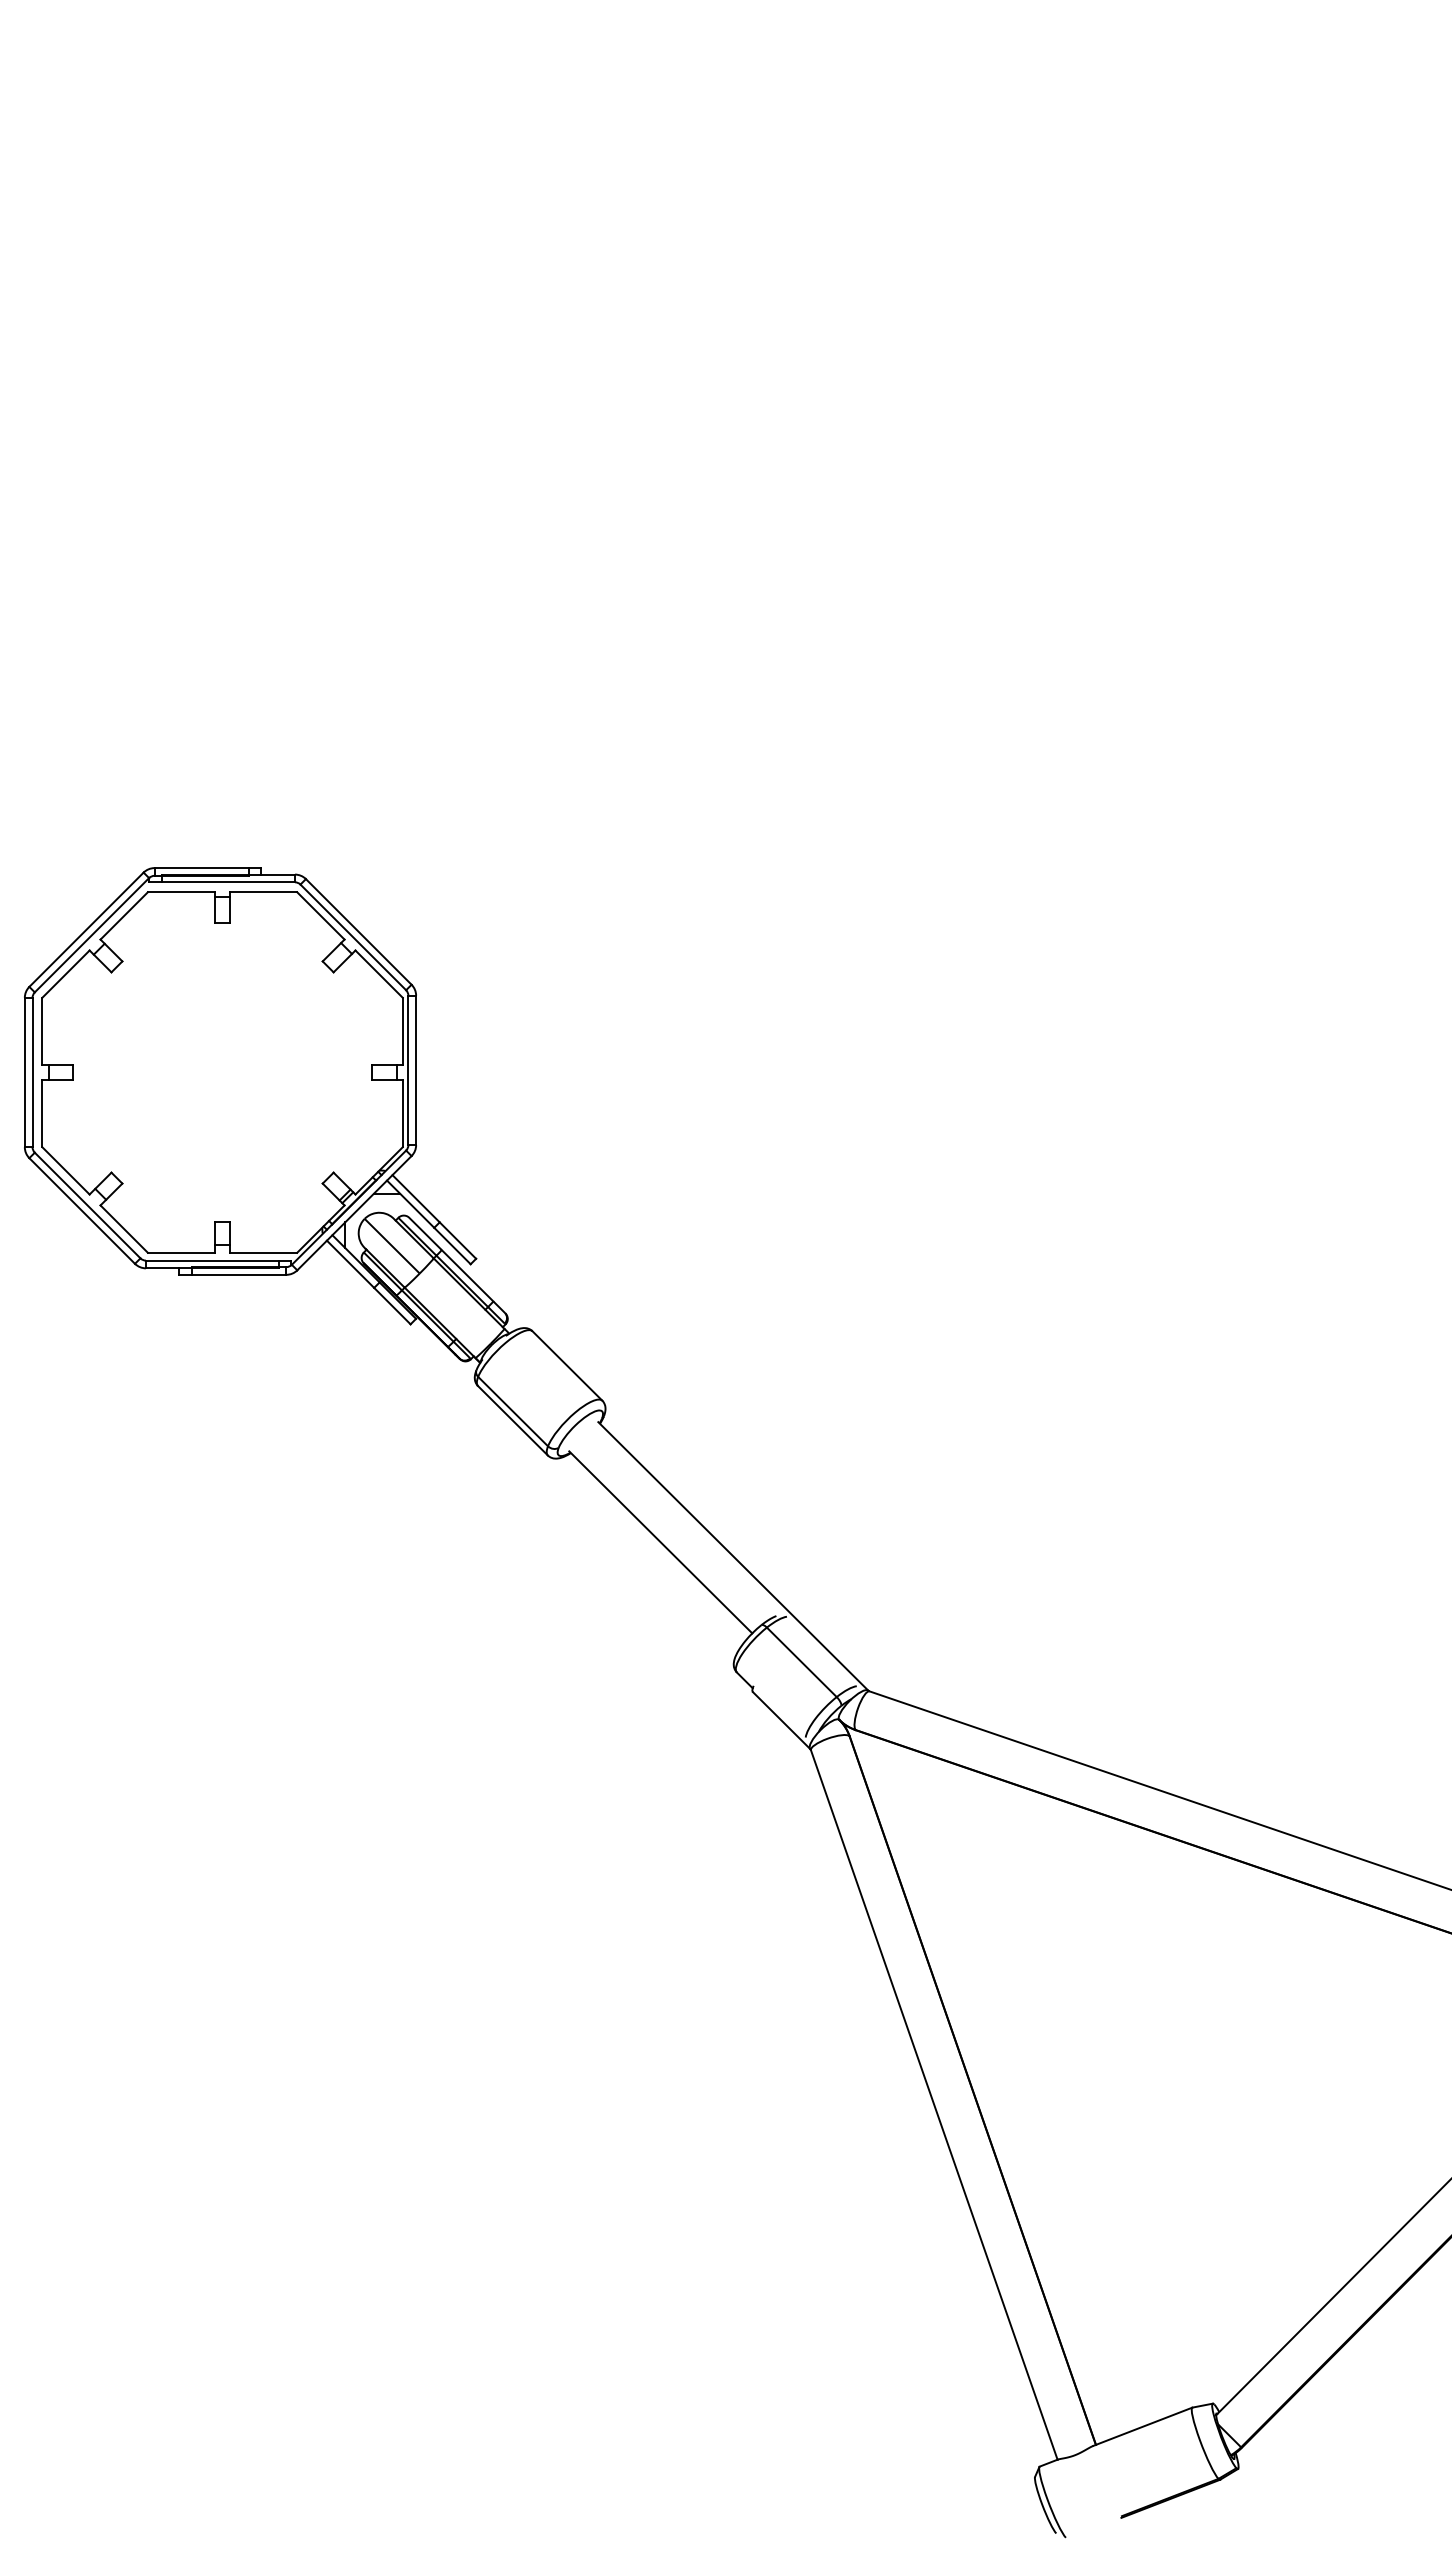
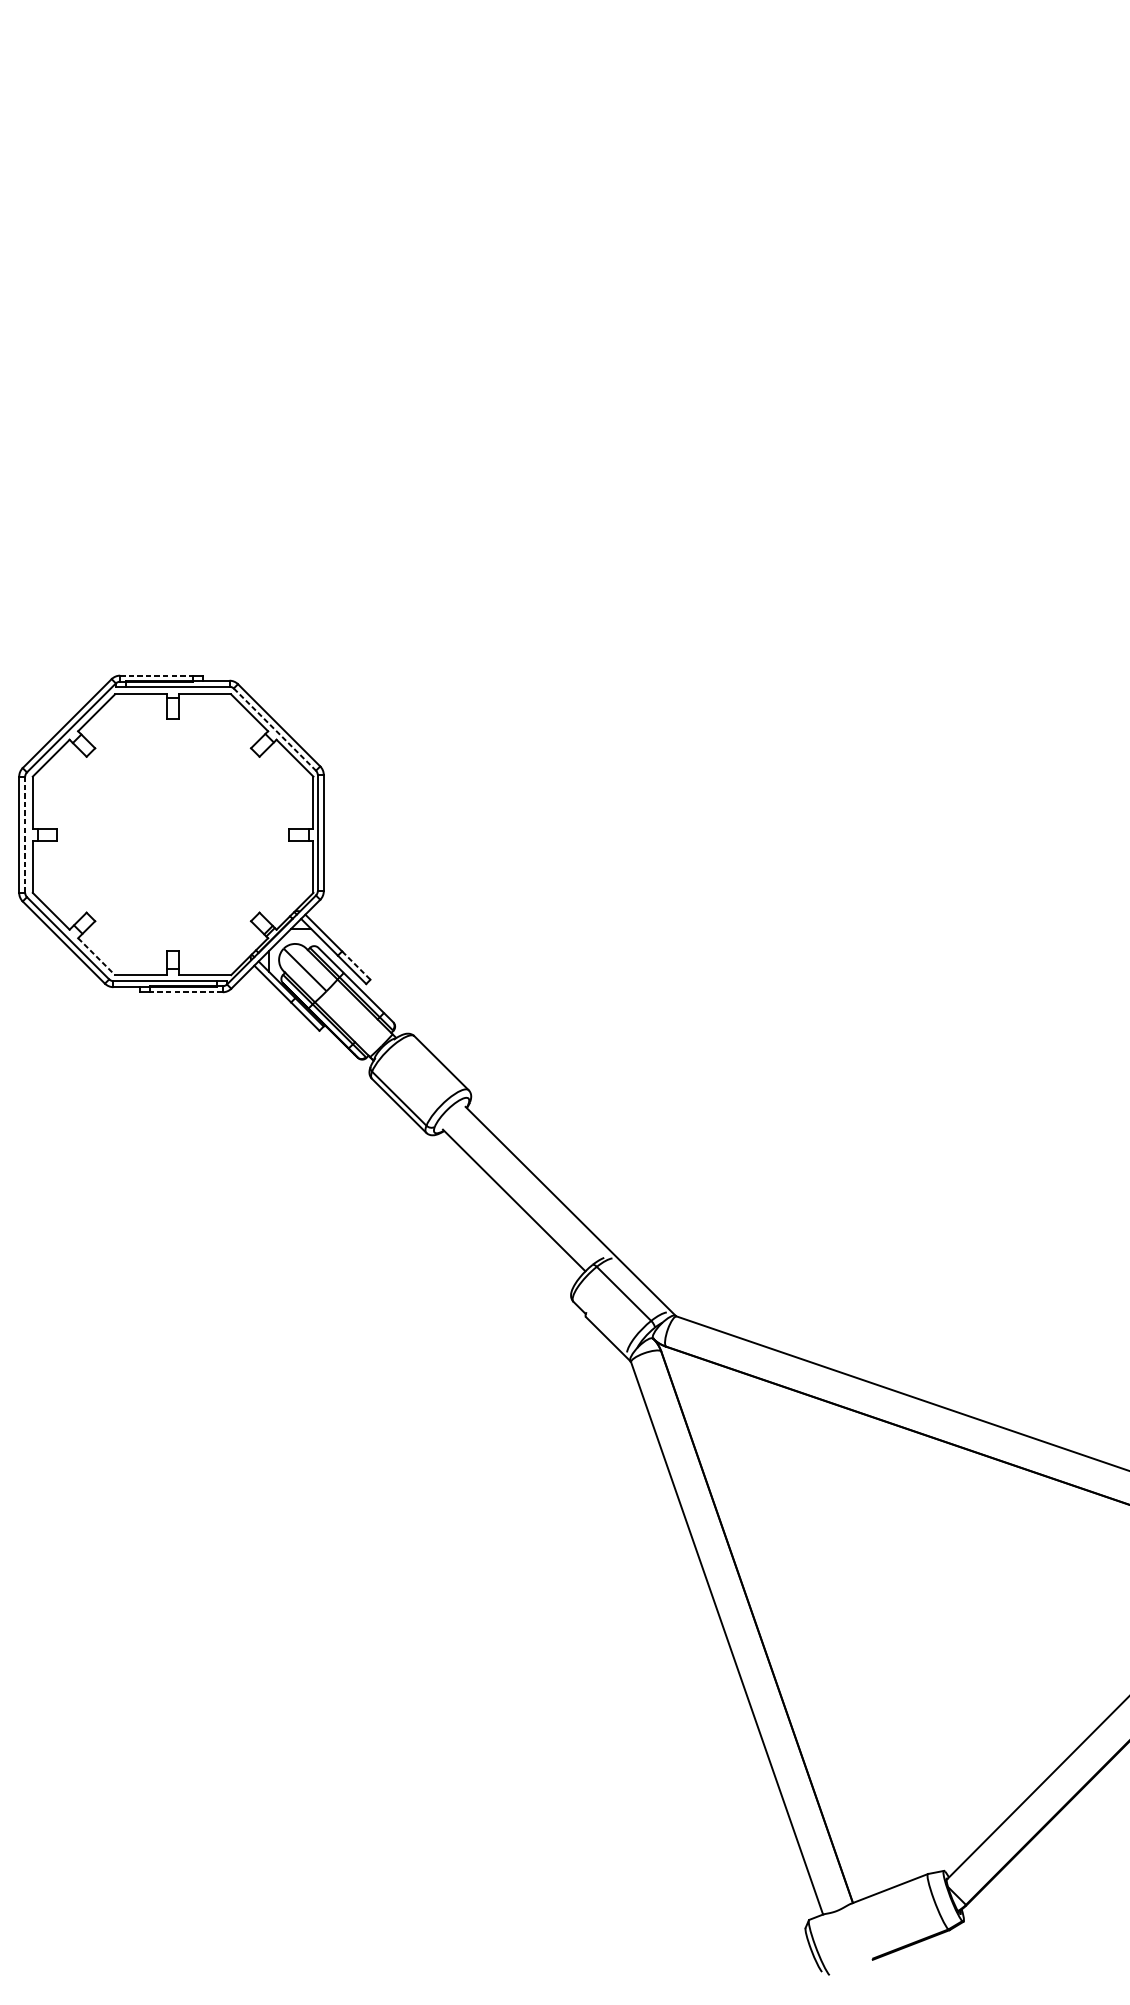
line: (202, 868) -> (157, 675), solid -> dashed
line: (353, 937) -> (275, 729), solid -> dashed
line: (32, 1072) -> (25, 834), solid -> dashed
line: (124, 1229) -> (96, 956), solid -> dashed
line: (457, 1240) -> (355, 965), solid -> dashed
line: (238, 1274) -> (185, 991), solid -> dashed

